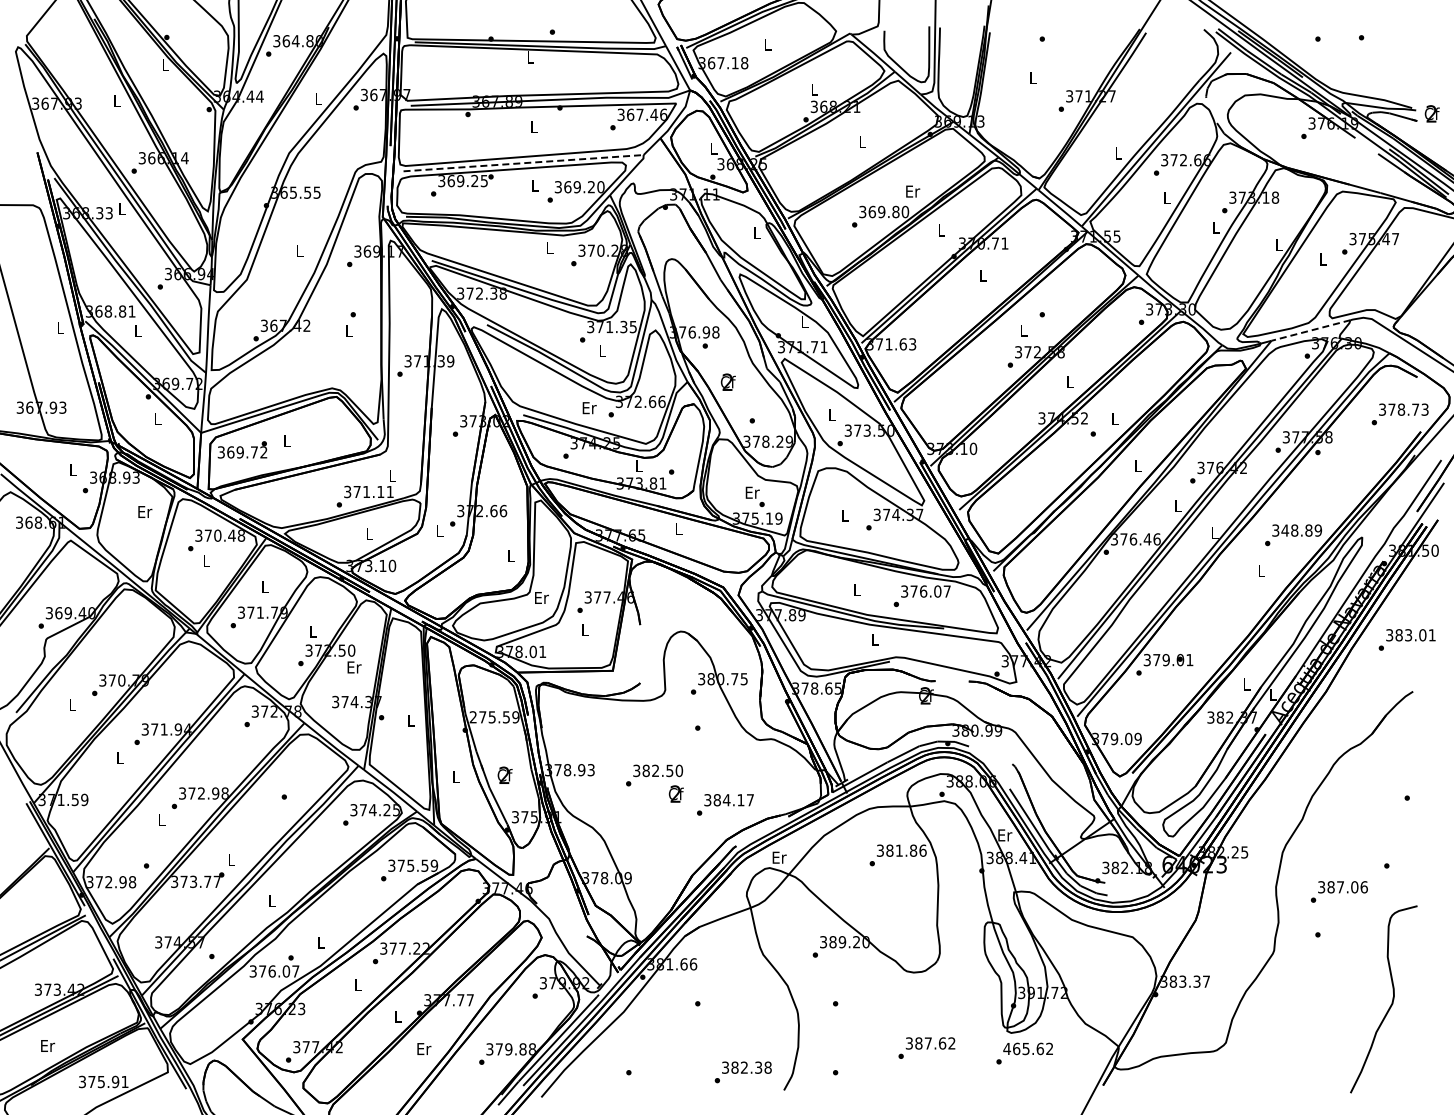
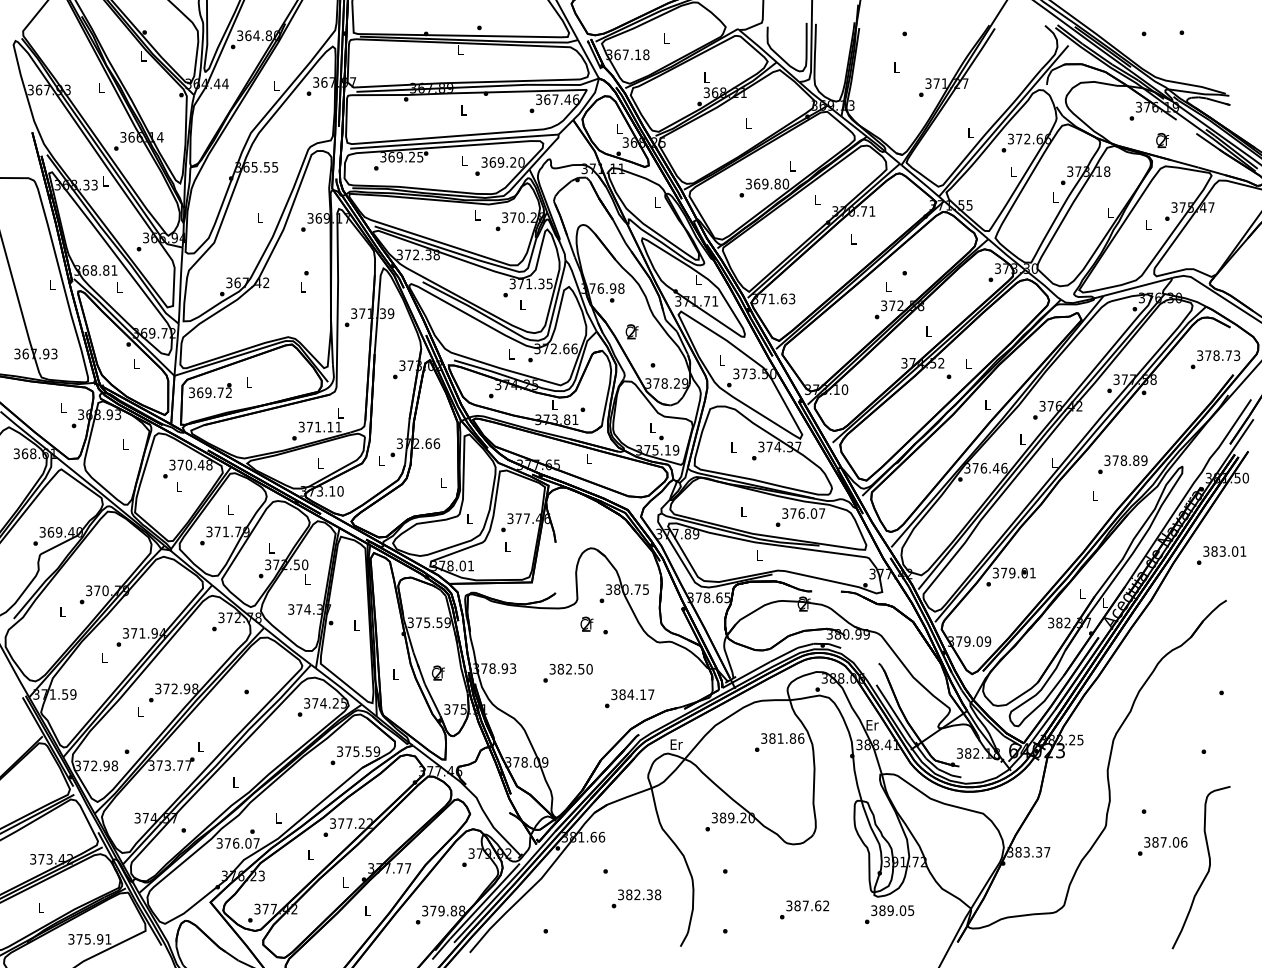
text: (1431, 113) -> (1161, 140), moved
line: (524, 163) -> (455, 141), dashed -> solid
text: (913, 191) -> (792, 166), Er -> L
line: (1311, 330) -> (1138, 286), dashed -> solid
text: (589, 408) -> (511, 354), Er -> L
text: (752, 492) -> (653, 427), Er -> L
text: (145, 511) -> (126, 444), Er -> L
text: (1285, 530) -> (1115, 460), 348.89 -> 378.89
text: (541, 597) -> (469, 518), Er -> L
text: (354, 667) -> (307, 579), Er -> L
text: (472, 717) -> (410, 622), 275.59 -> 375.59
text: (675, 793) -> (586, 623), moved
text: (1339, 891) -> (1162, 846), moved
text: (48, 1045) -> (41, 907), Er -> L
text: (424, 1048) -> (368, 910), Er -> L
text: (1028, 1048) -> (892, 910), 465.62 -> 389.05
text: (742, 1072) -> (635, 898), moved

